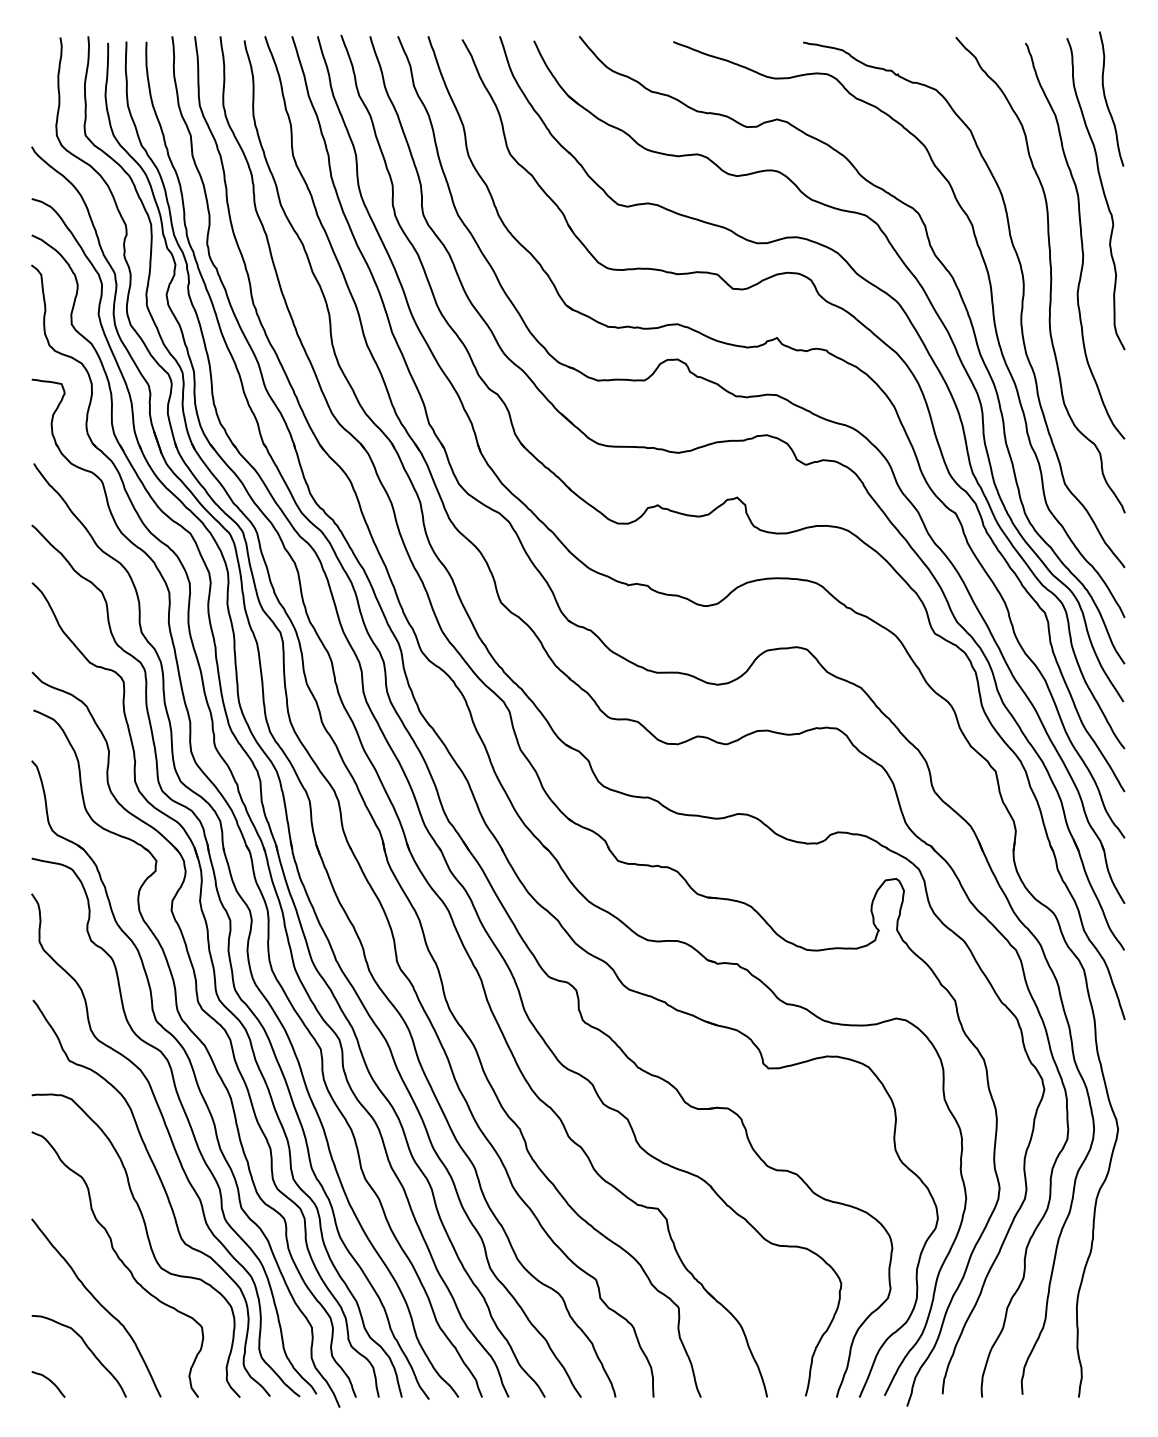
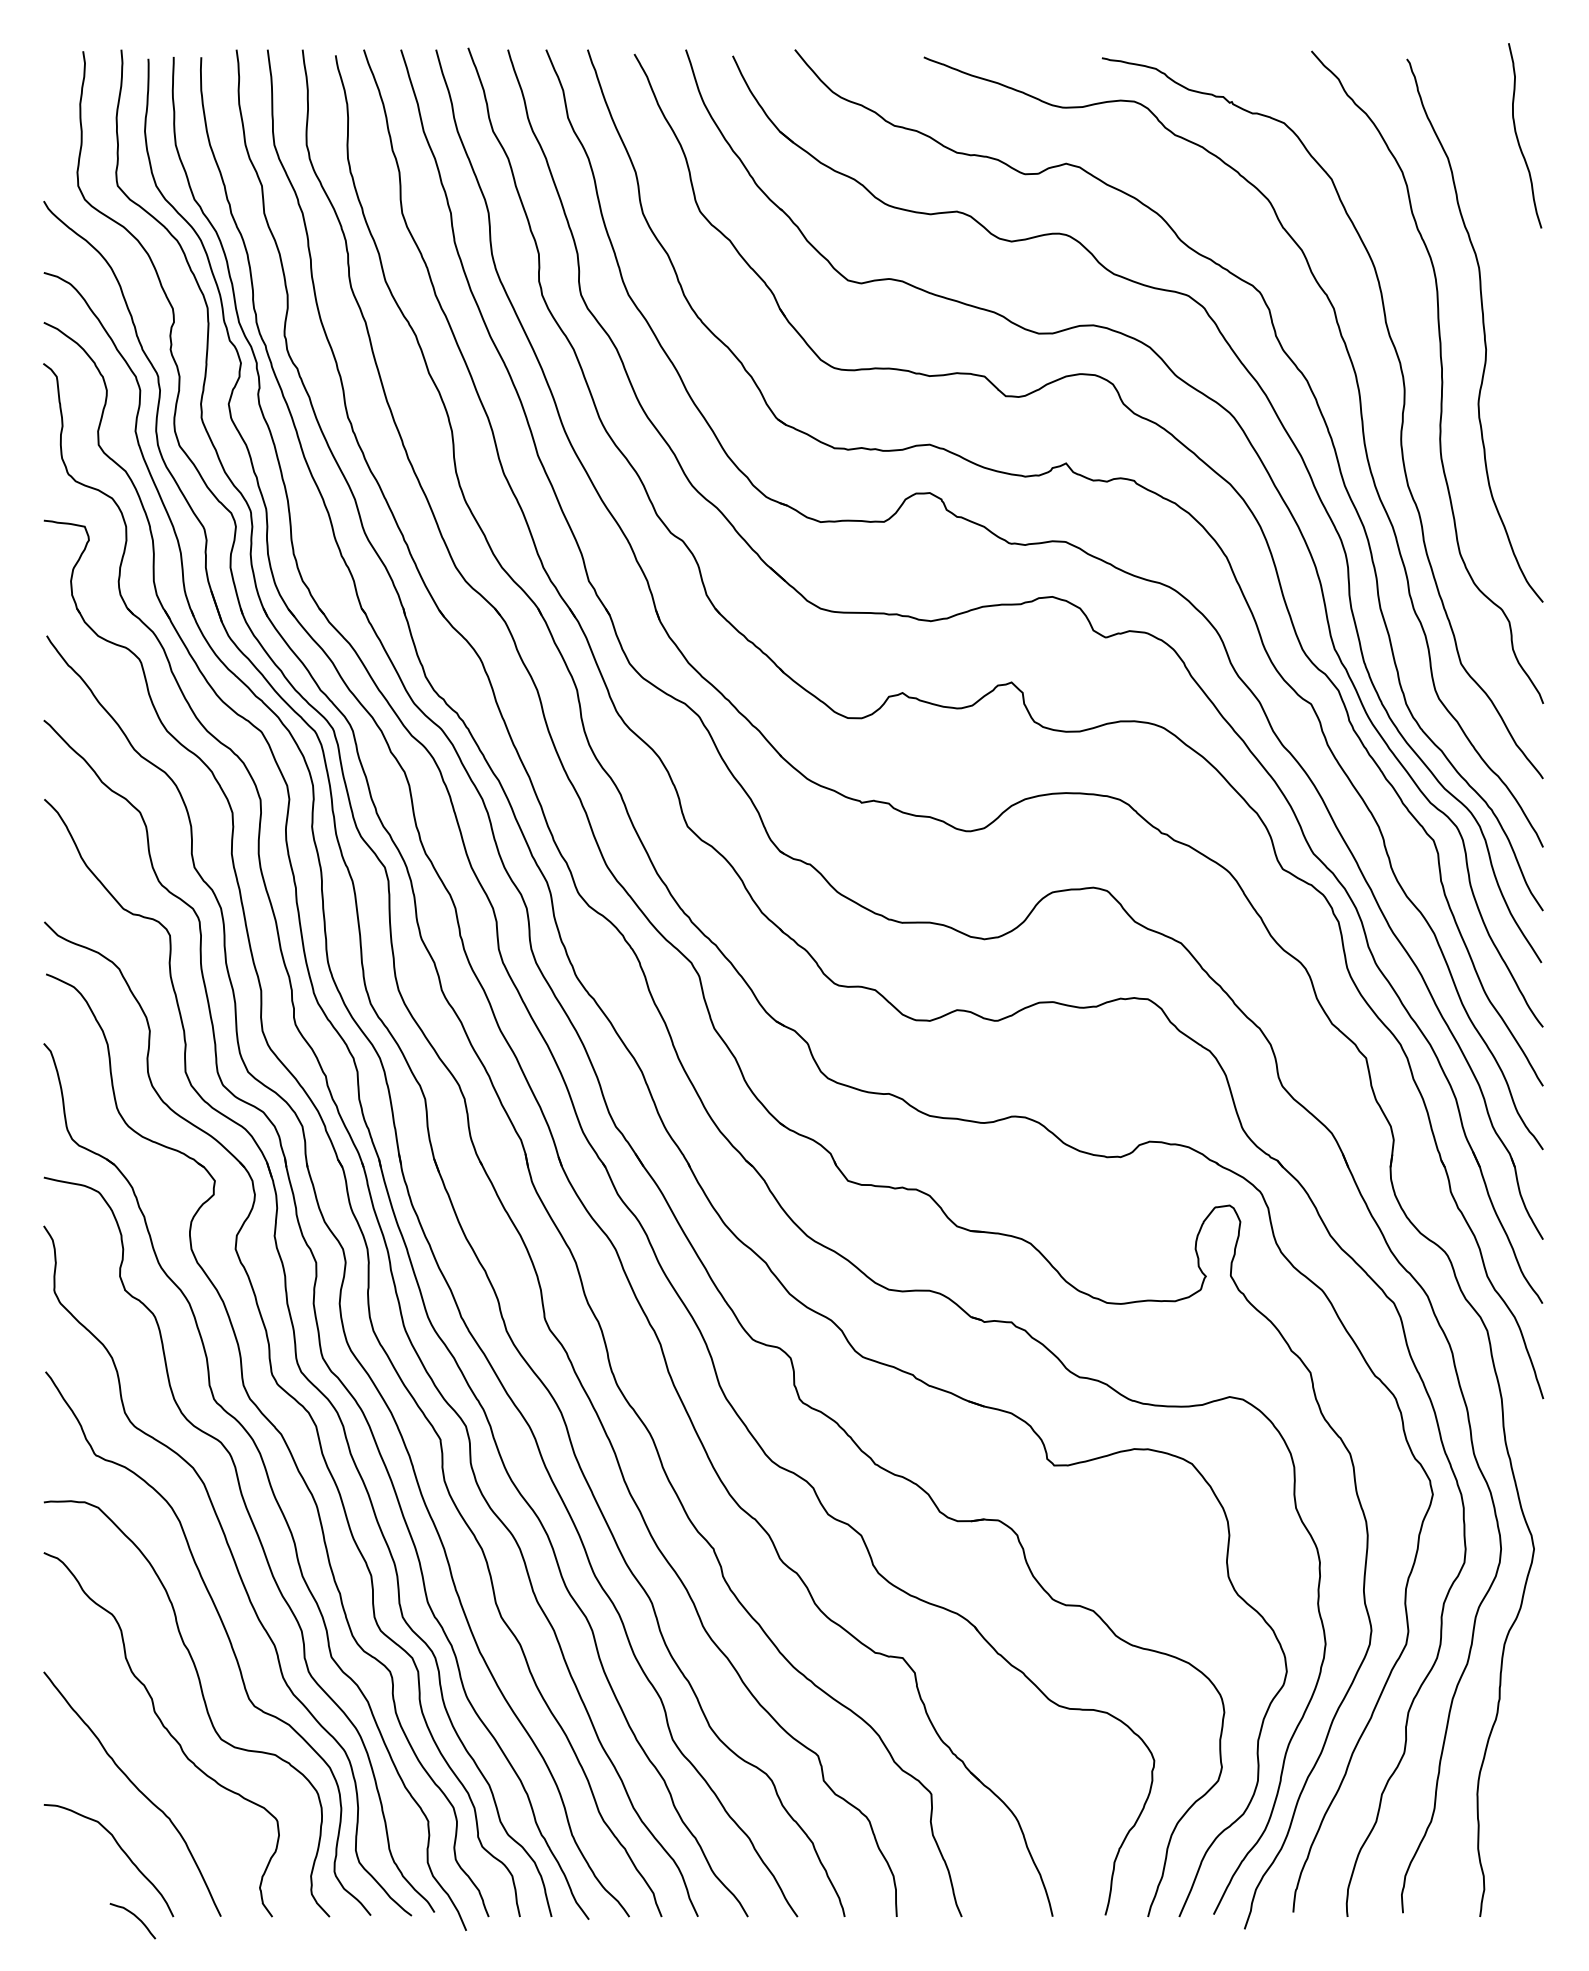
curve: (1103, 192) -> (1513, 264), removed
curve: (50, 1381) -> (135, 1917), moved

